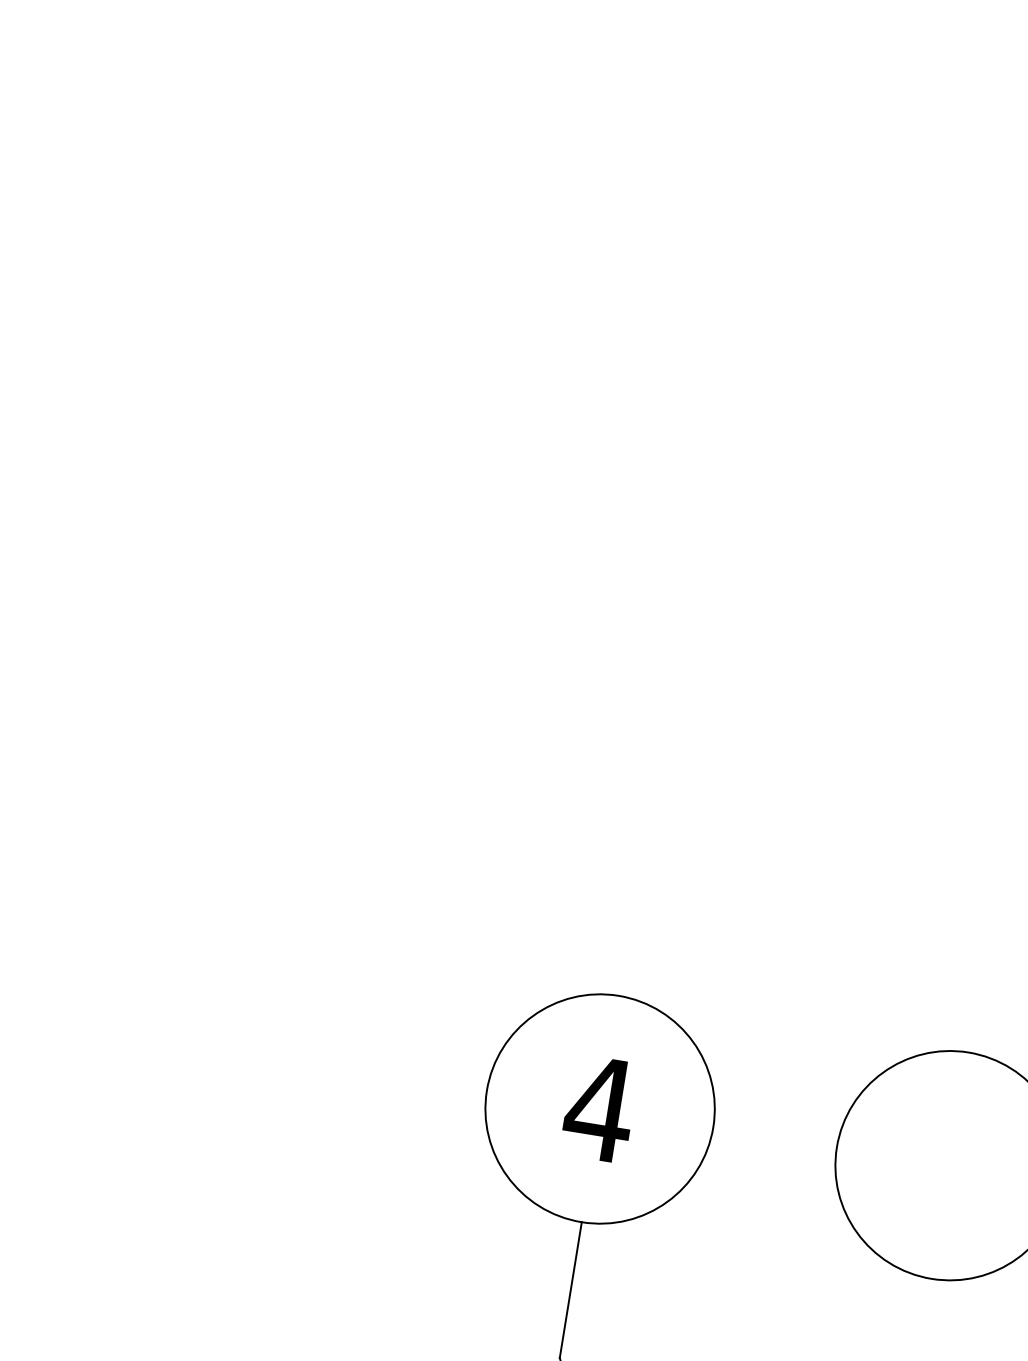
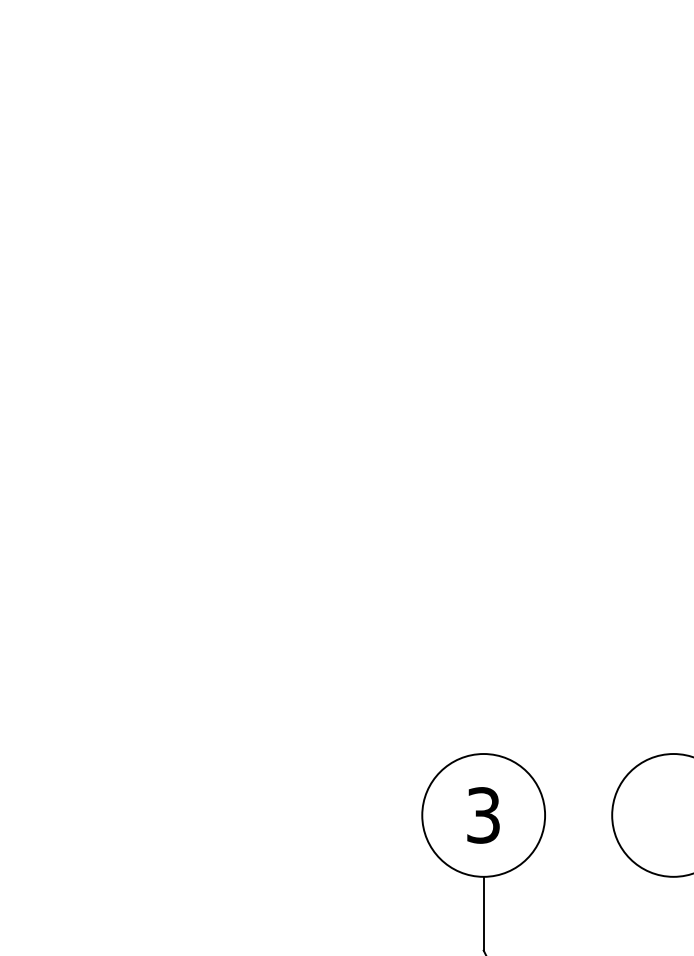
text: (599, 1109) -> (483, 815), 4 -> 3

